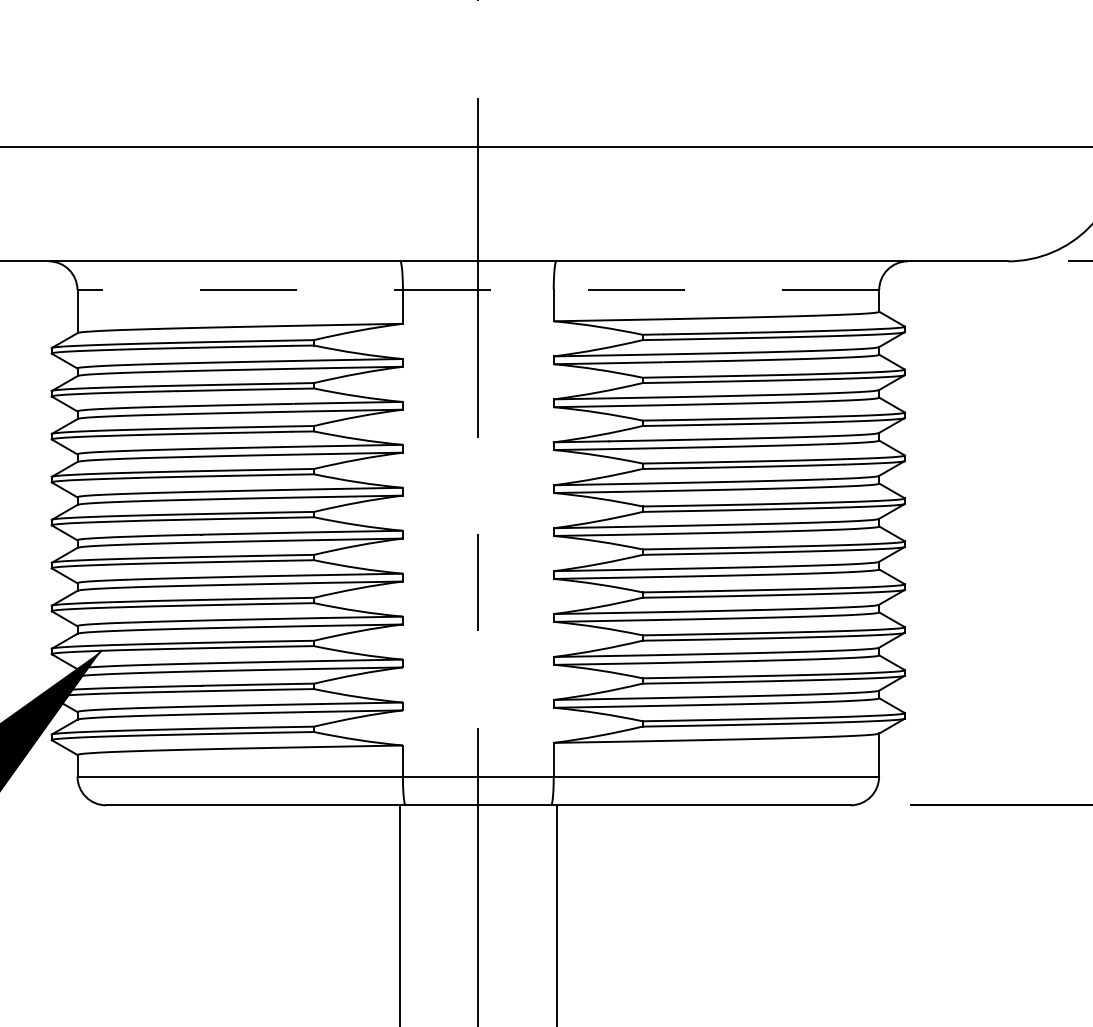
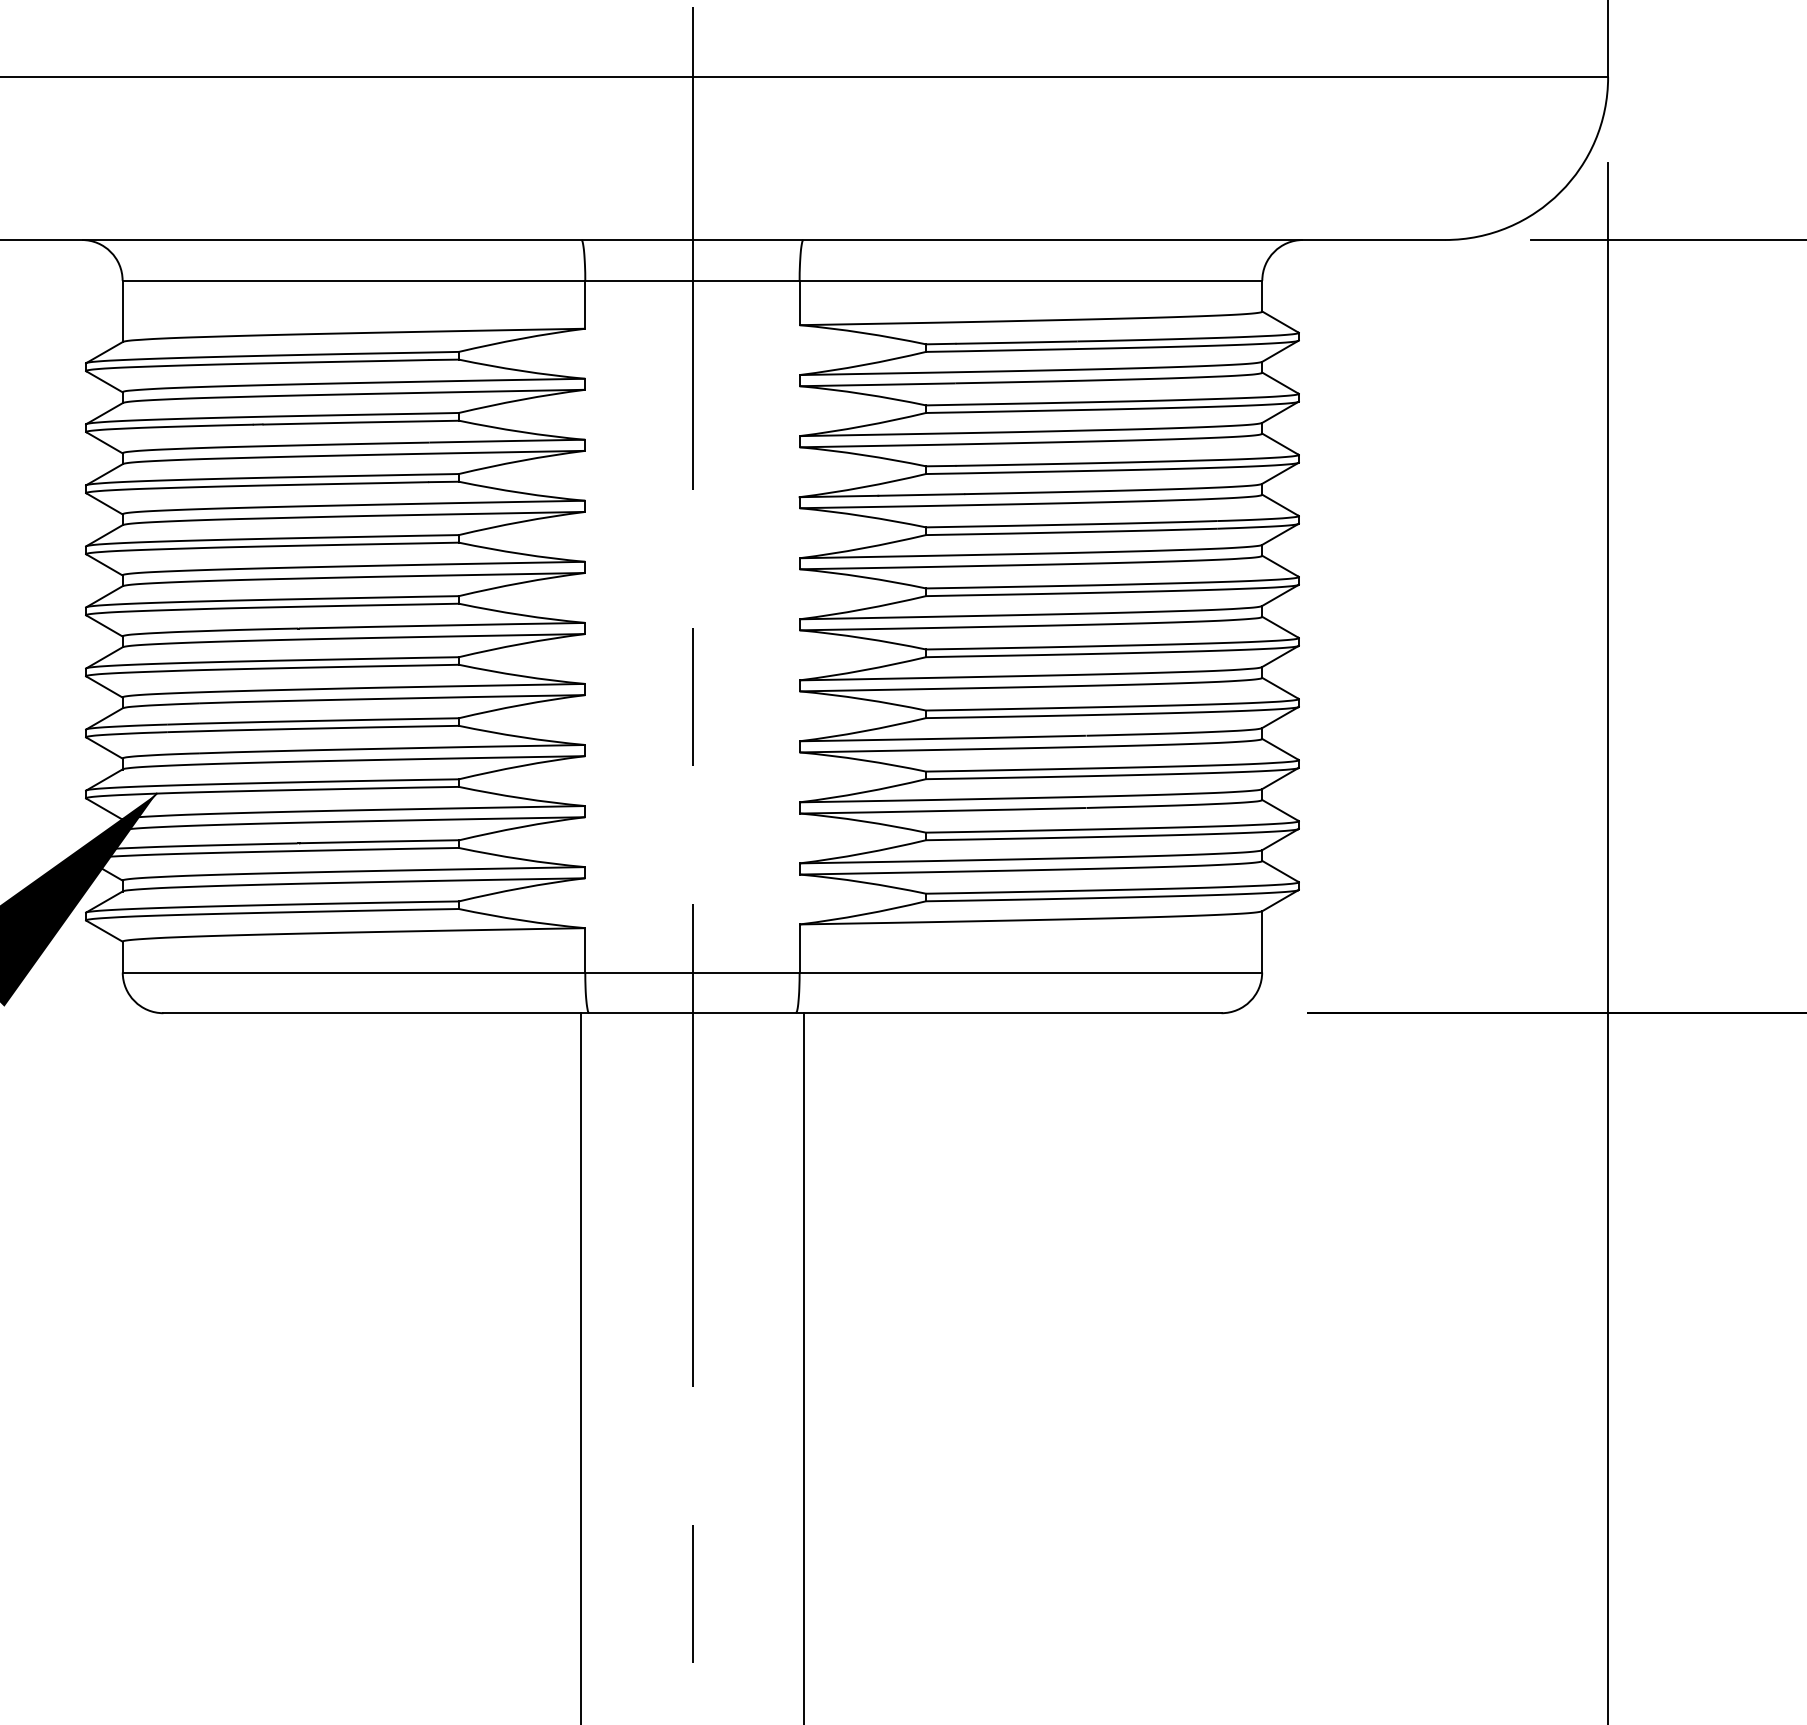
line: (478, 289) -> (692, 280), dashed -> solid

